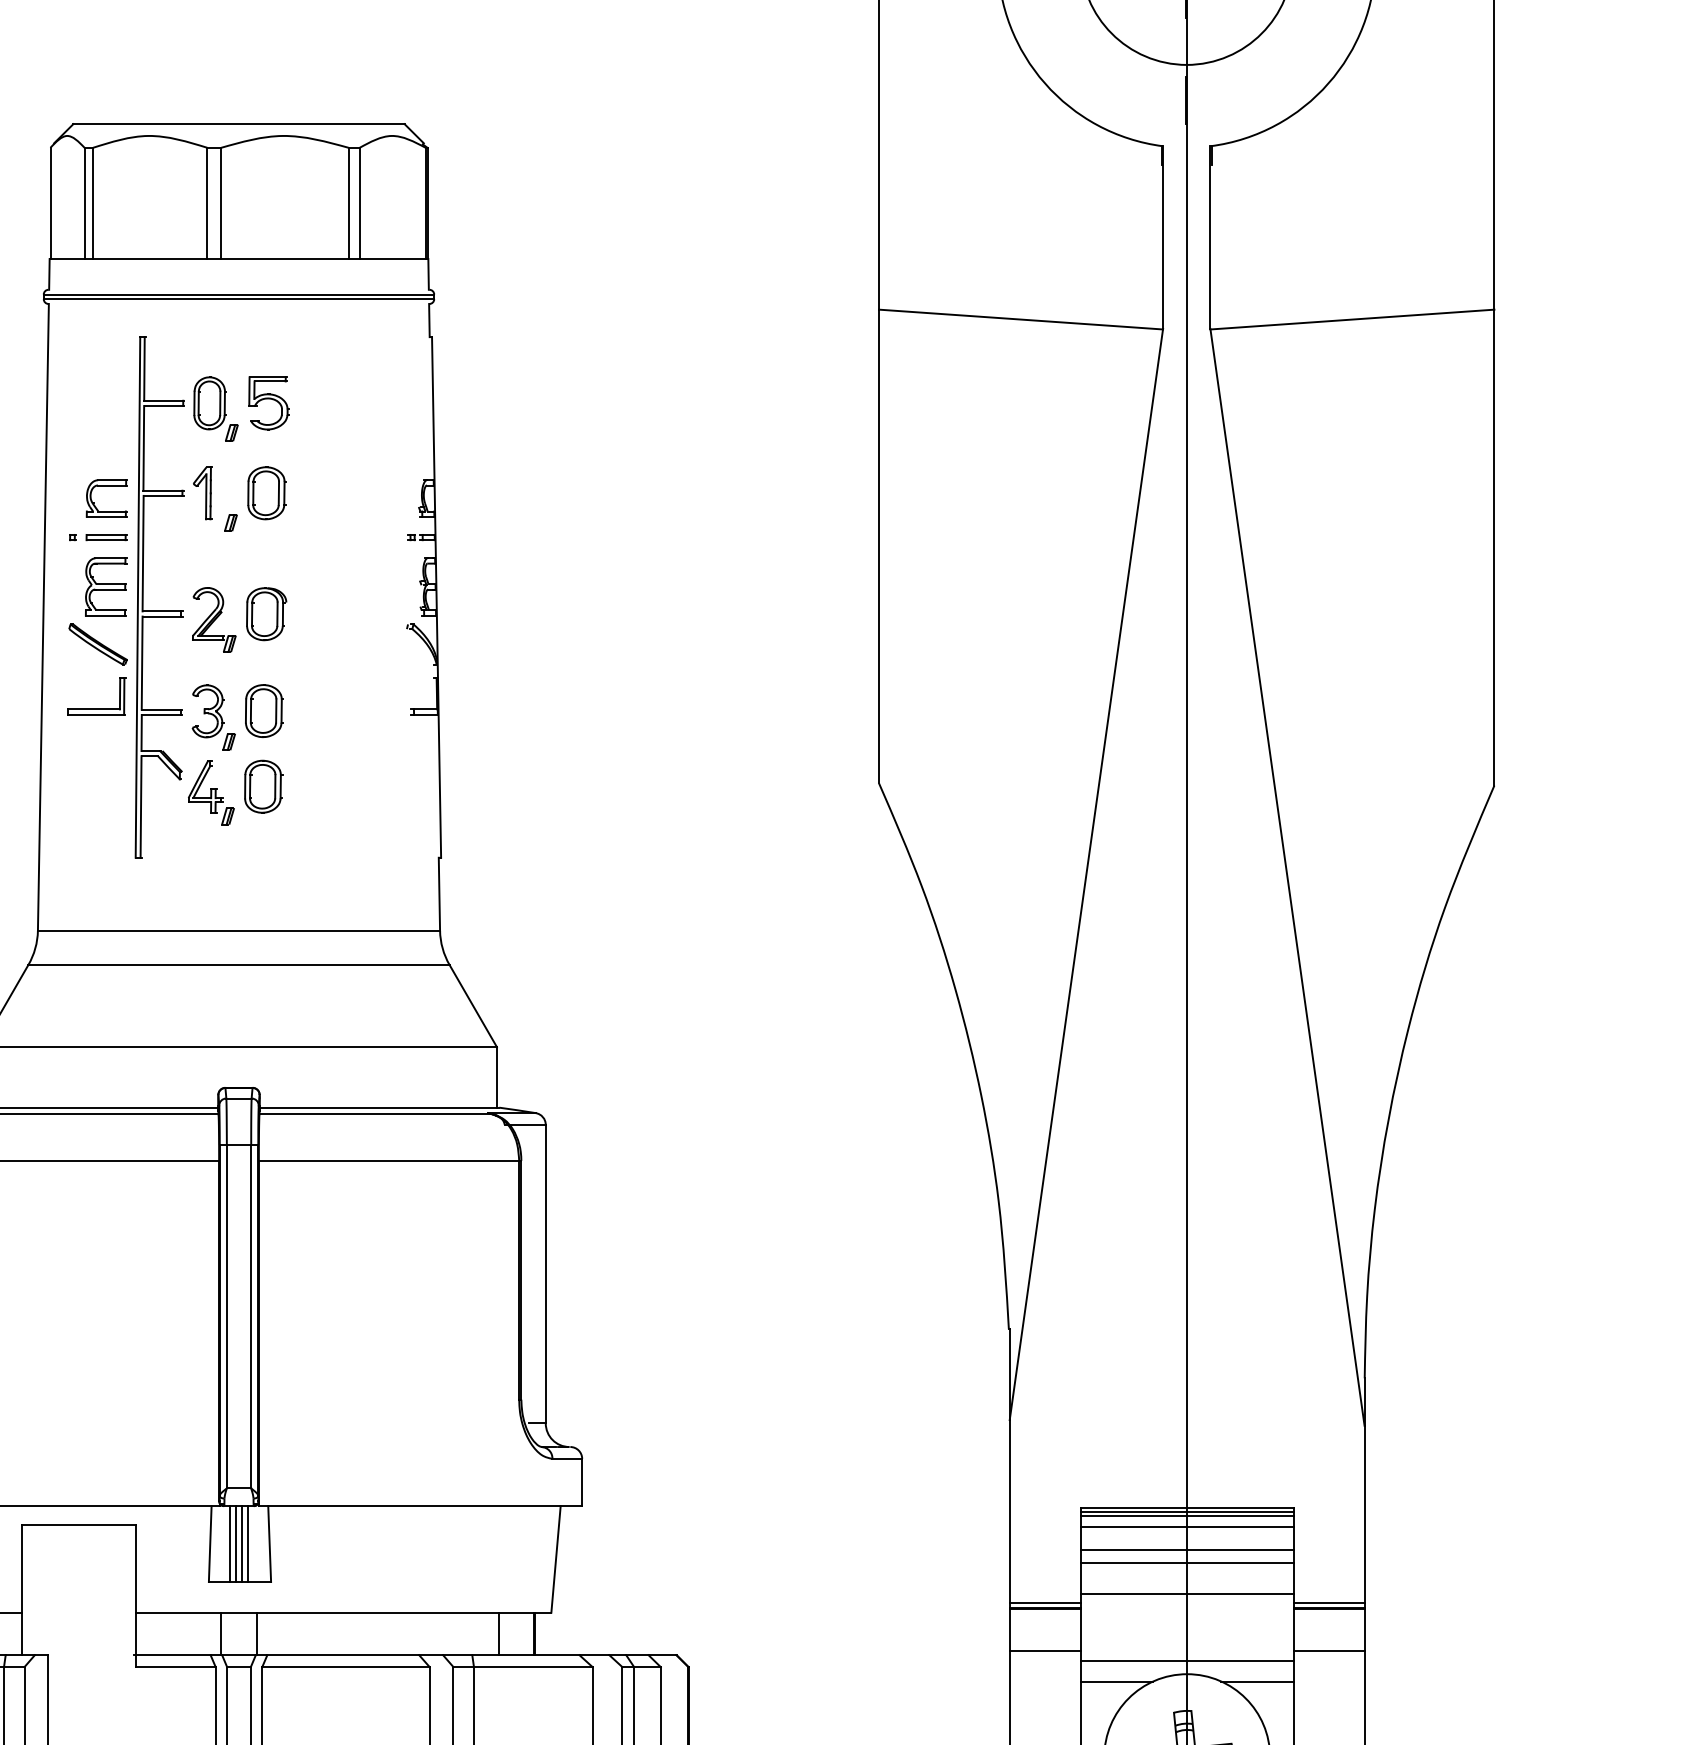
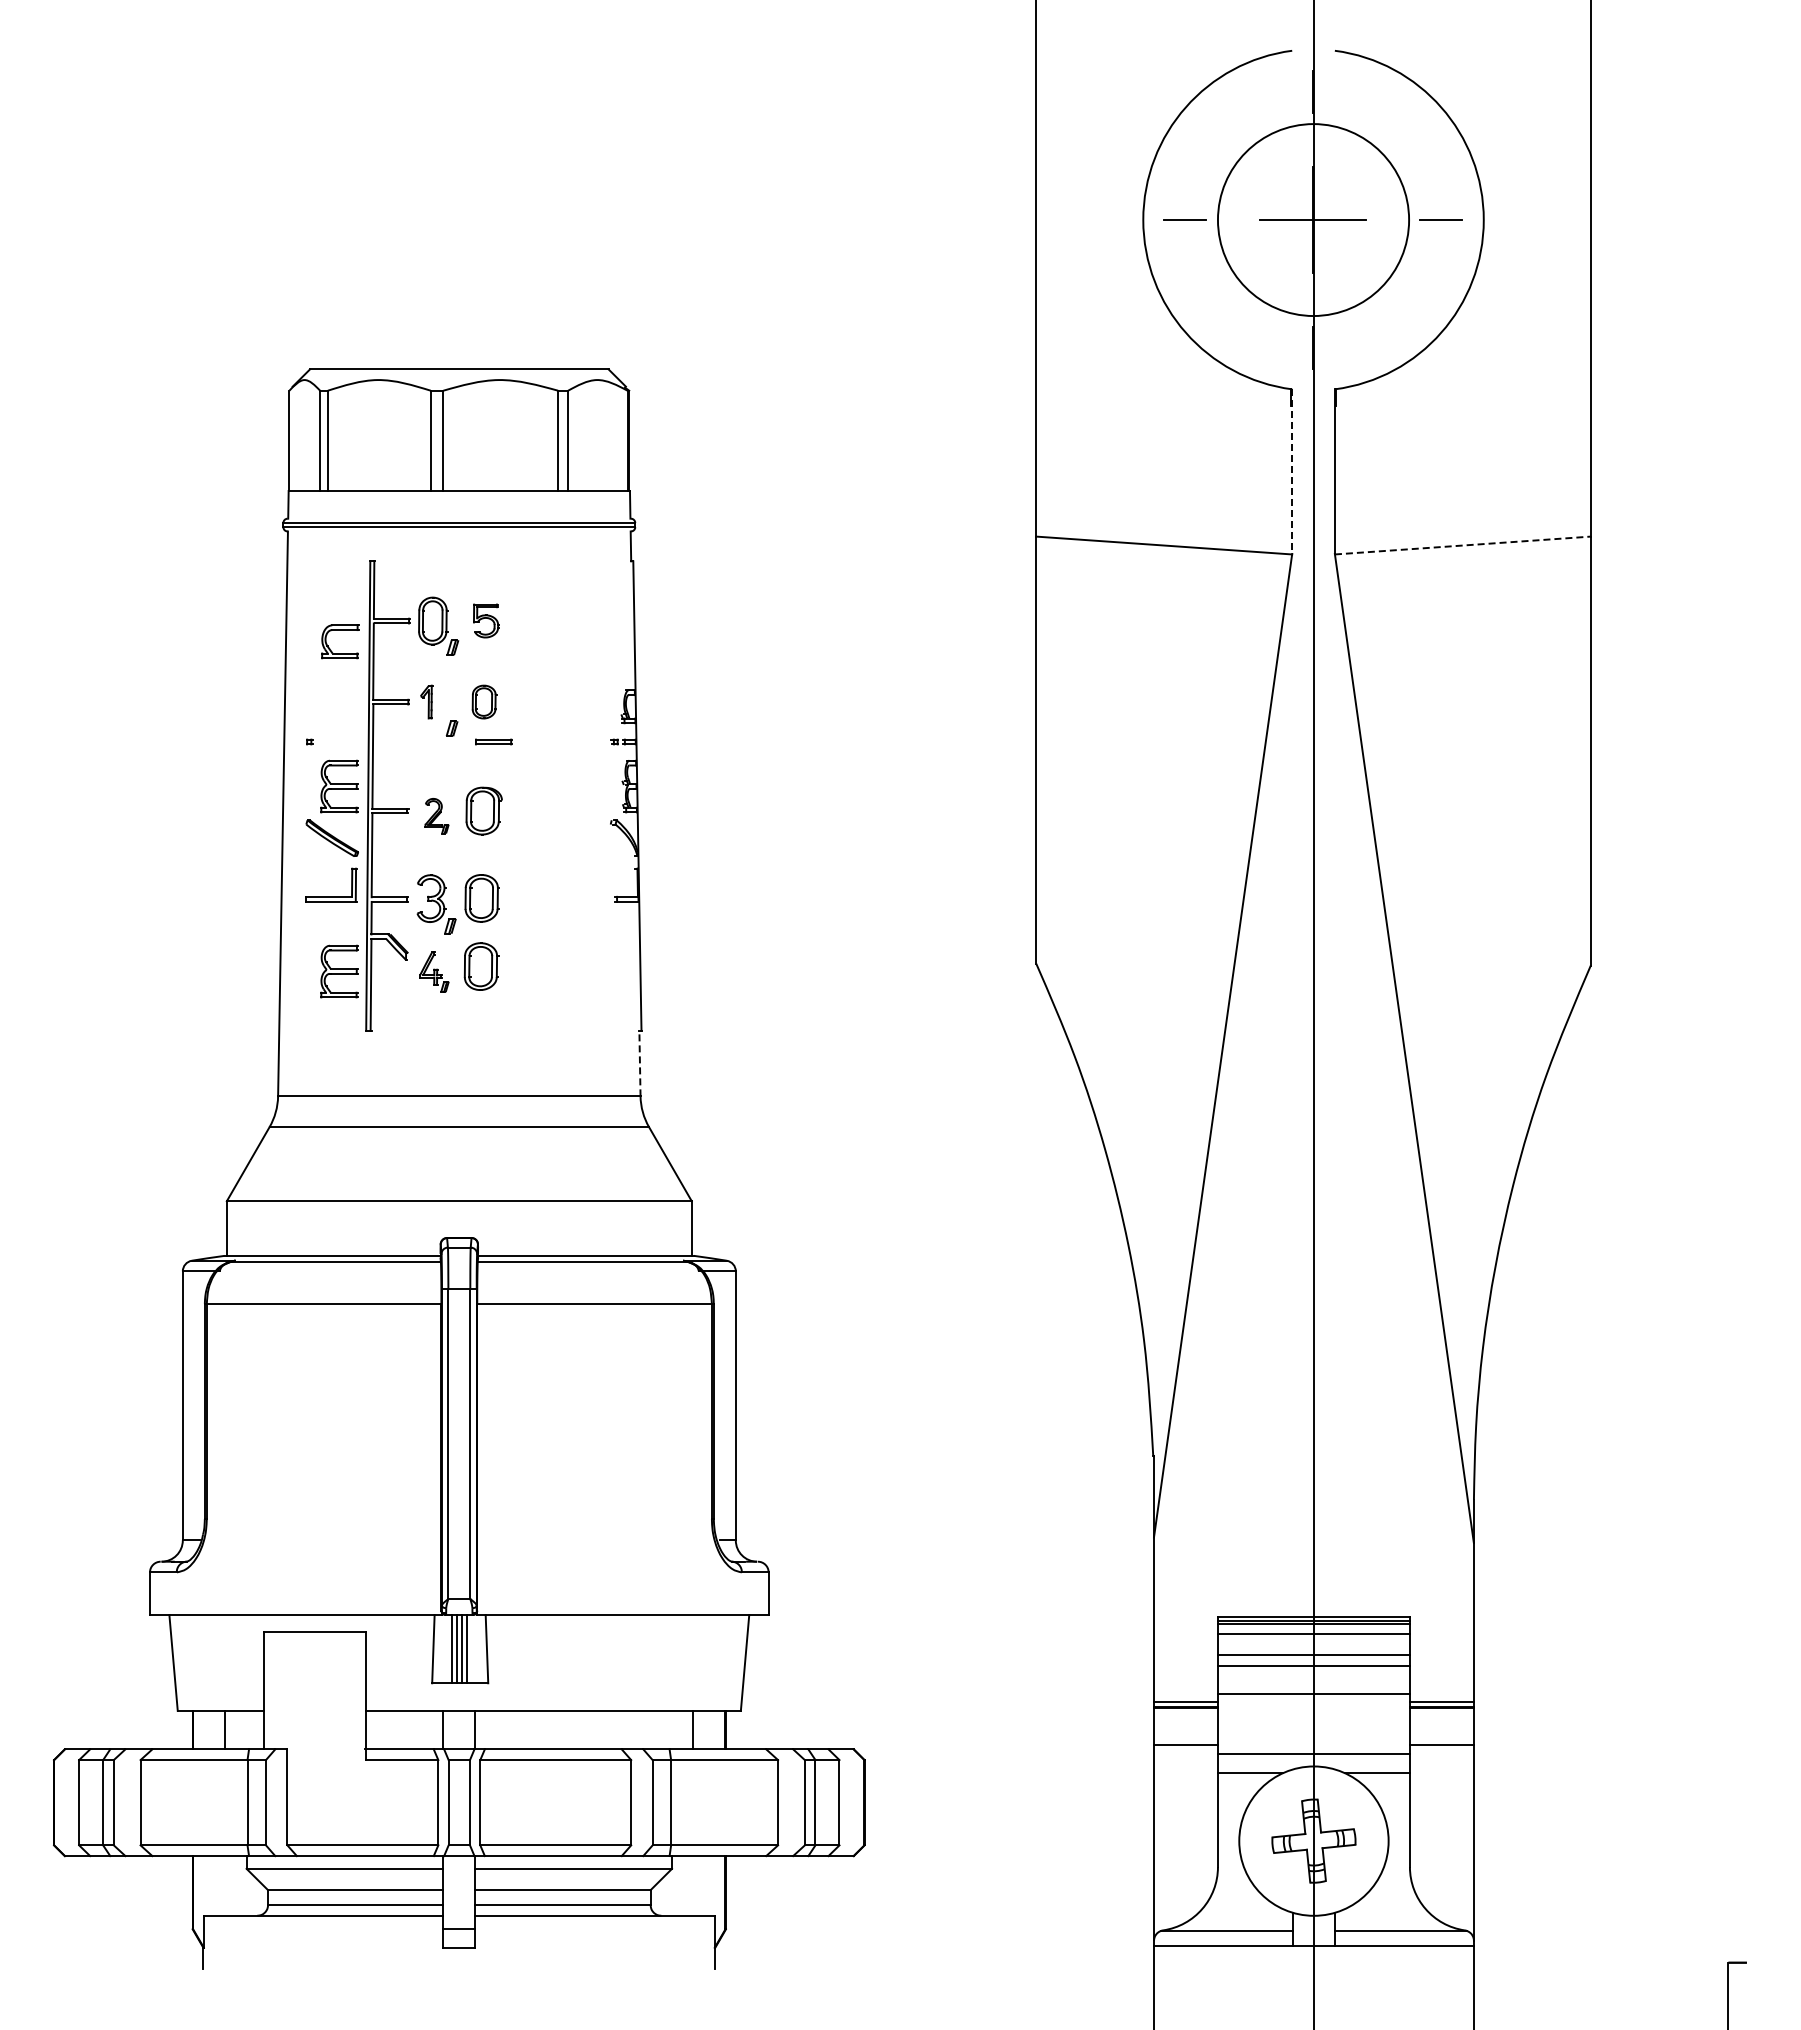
line: (1163, 238) -> (1292, 472), solid -> dashed
line: (1353, 319) -> (1463, 545), solid -> dashed
part: (269, 402) -> (486, 620), size x0.7
part: (107, 485) -> (340, 630), moved
part: (202, 492) -> (426, 701), size x0.7
part: (266, 492) -> (484, 701), size x0.7
part: (106, 536) -> (493, 741), moved
part: (213, 619) -> (436, 815), size x0.6
part: (106, 792) -> (339, 971), added
part: (211, 792) -> (434, 971), size x0.7
line: (438, 894) -> (639, 1063), solid -> dashed

